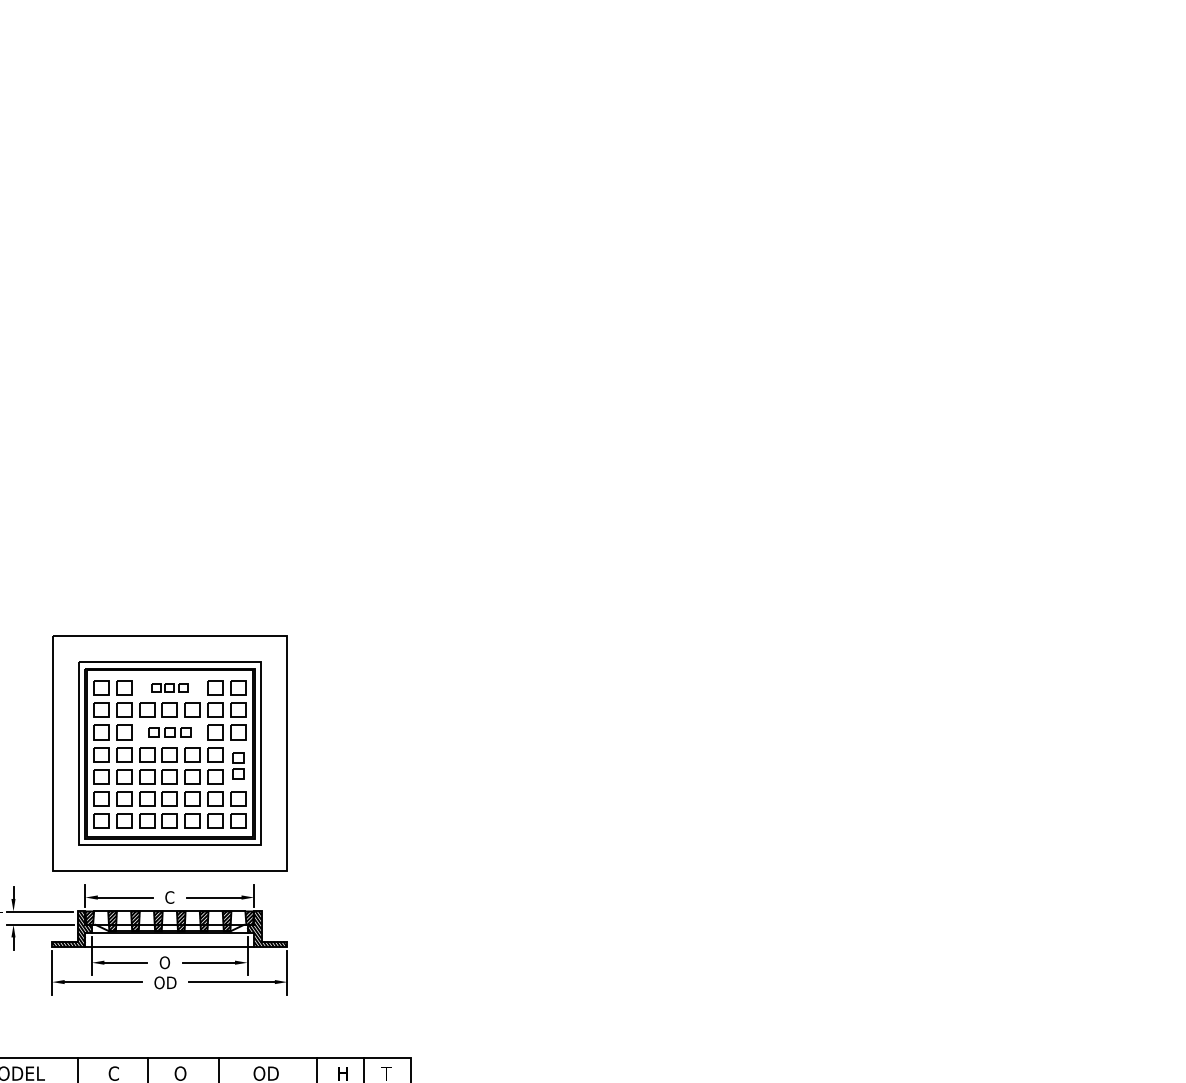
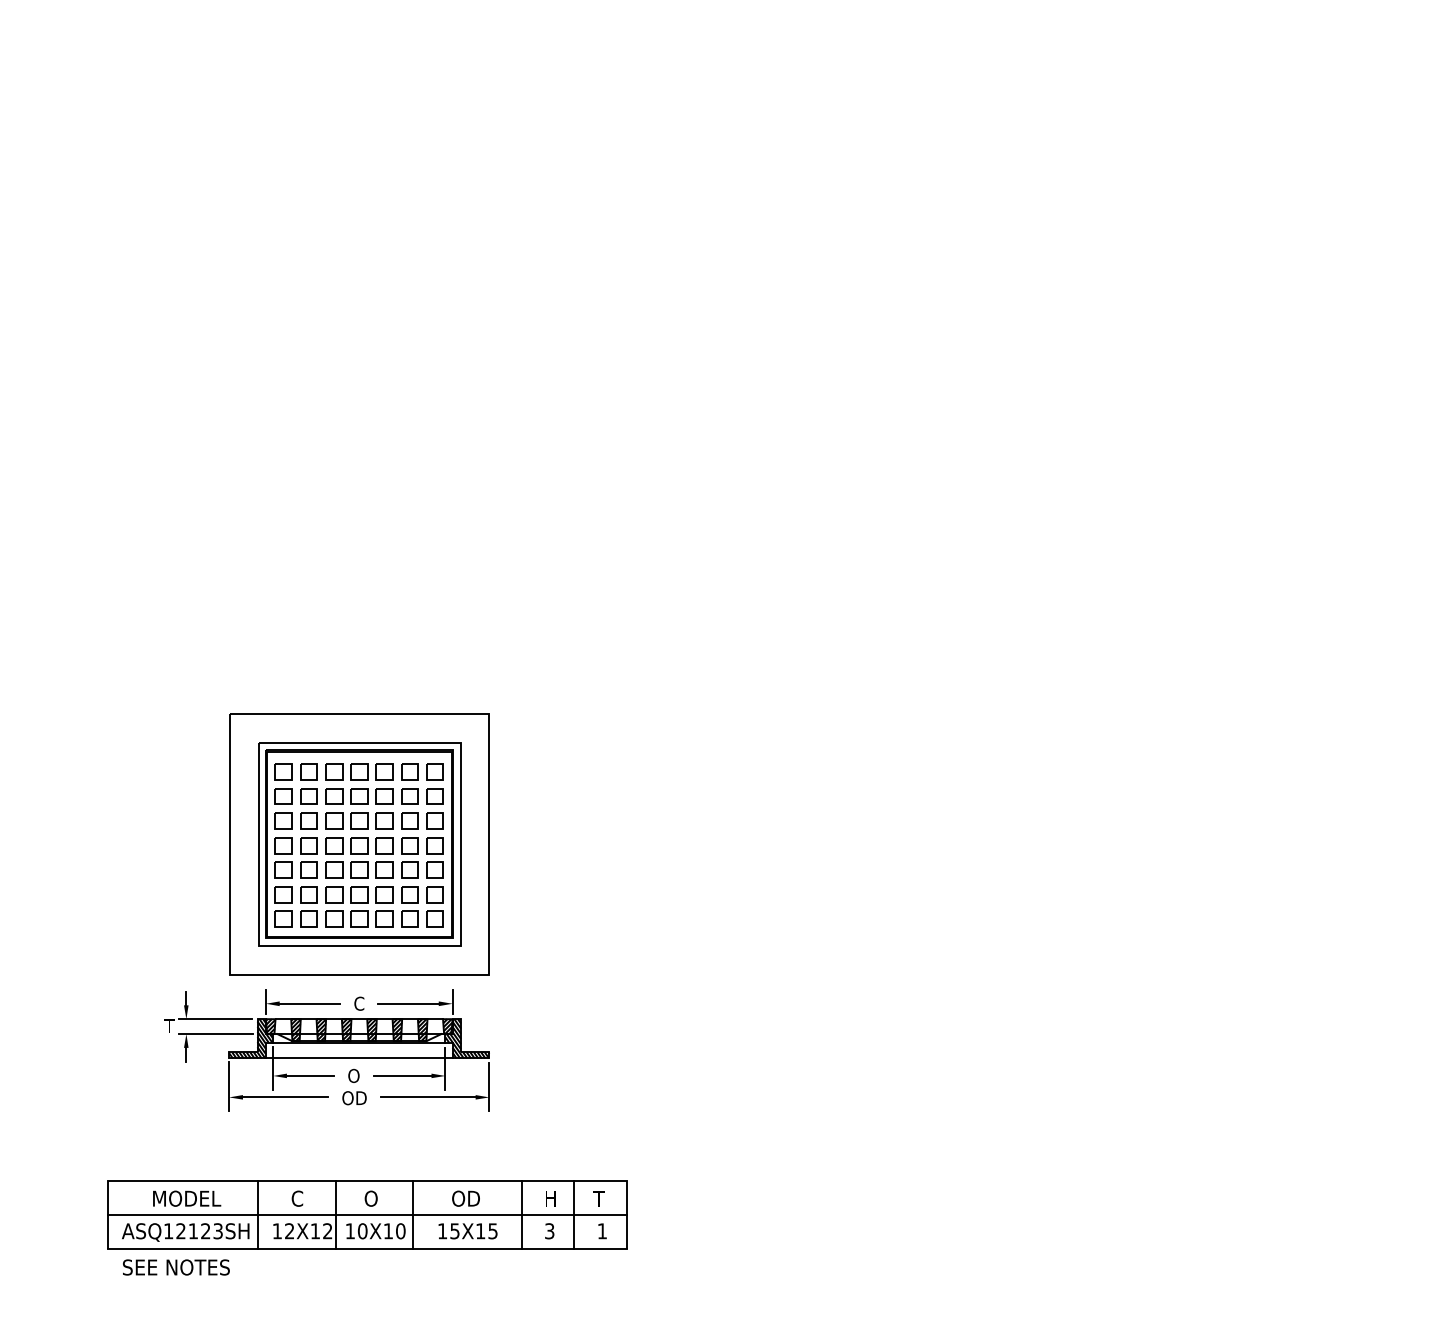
part: (169, 687) -> (359, 771), size x1.67
part: (169, 731) -> (359, 820), size x1.43
part: (237, 765) -> (434, 857), size x1.43

